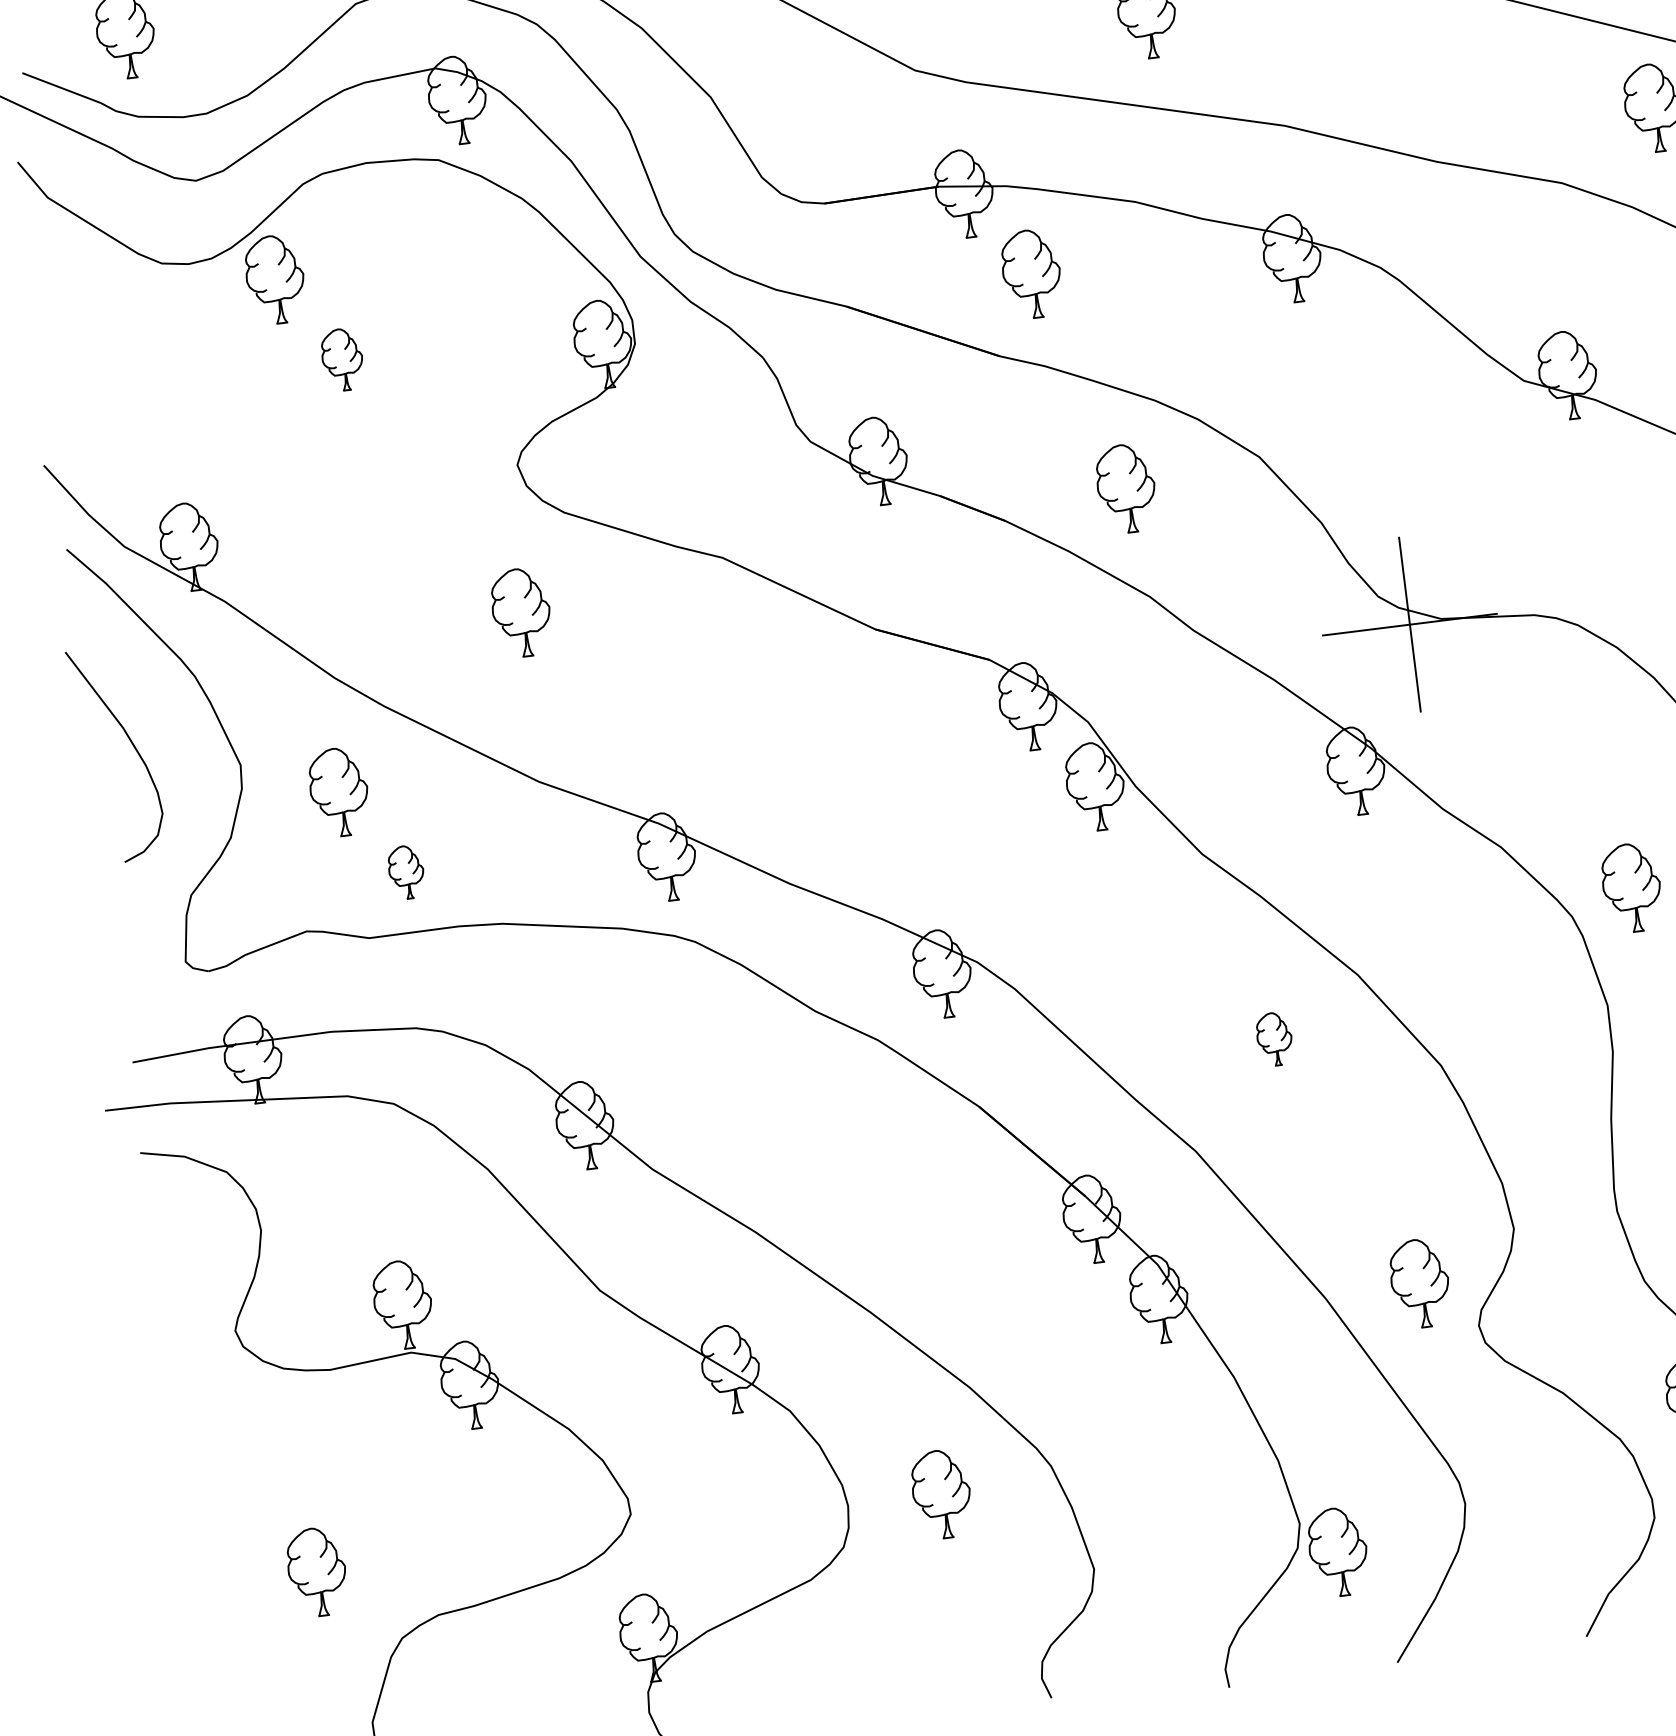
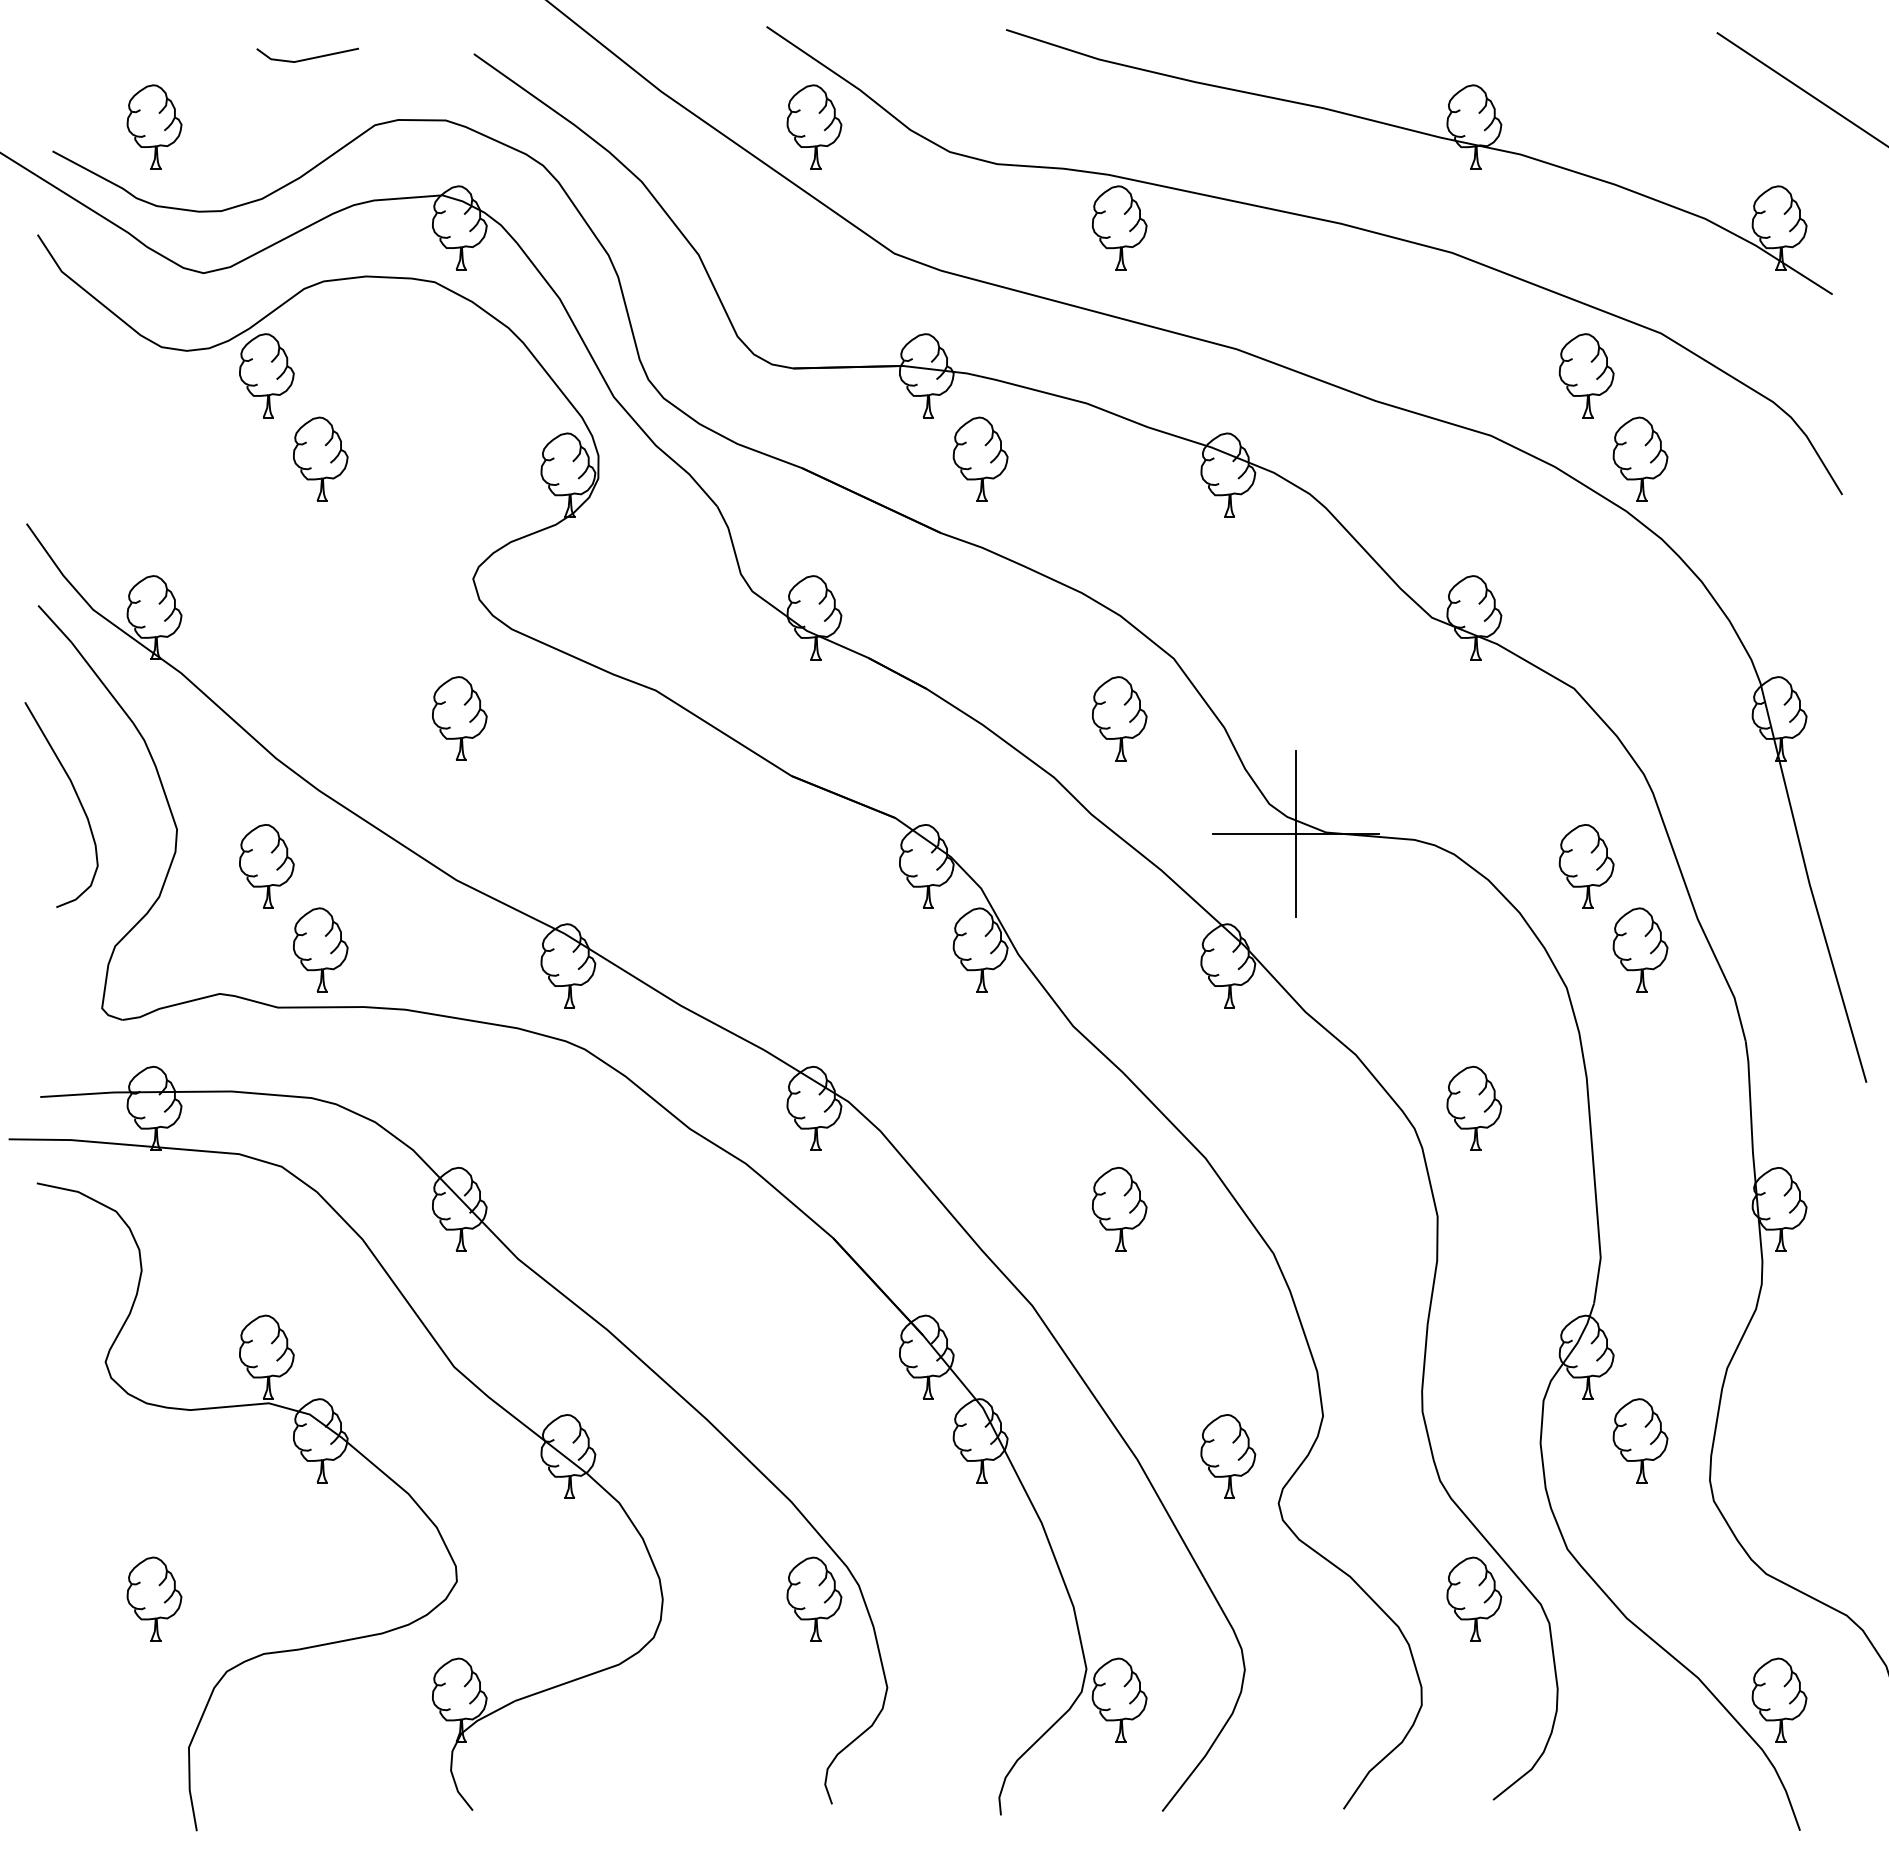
part: (342, 359) -> (320, 458), size x1.43
part: (1126, 488) -> (1119, 718), moved
part: (406, 871) -> (320, 949), size x1.67
part: (1274, 1038) -> (1119, 1208), size x1.67
part: (941, 1493) -> (814, 1598), moved

